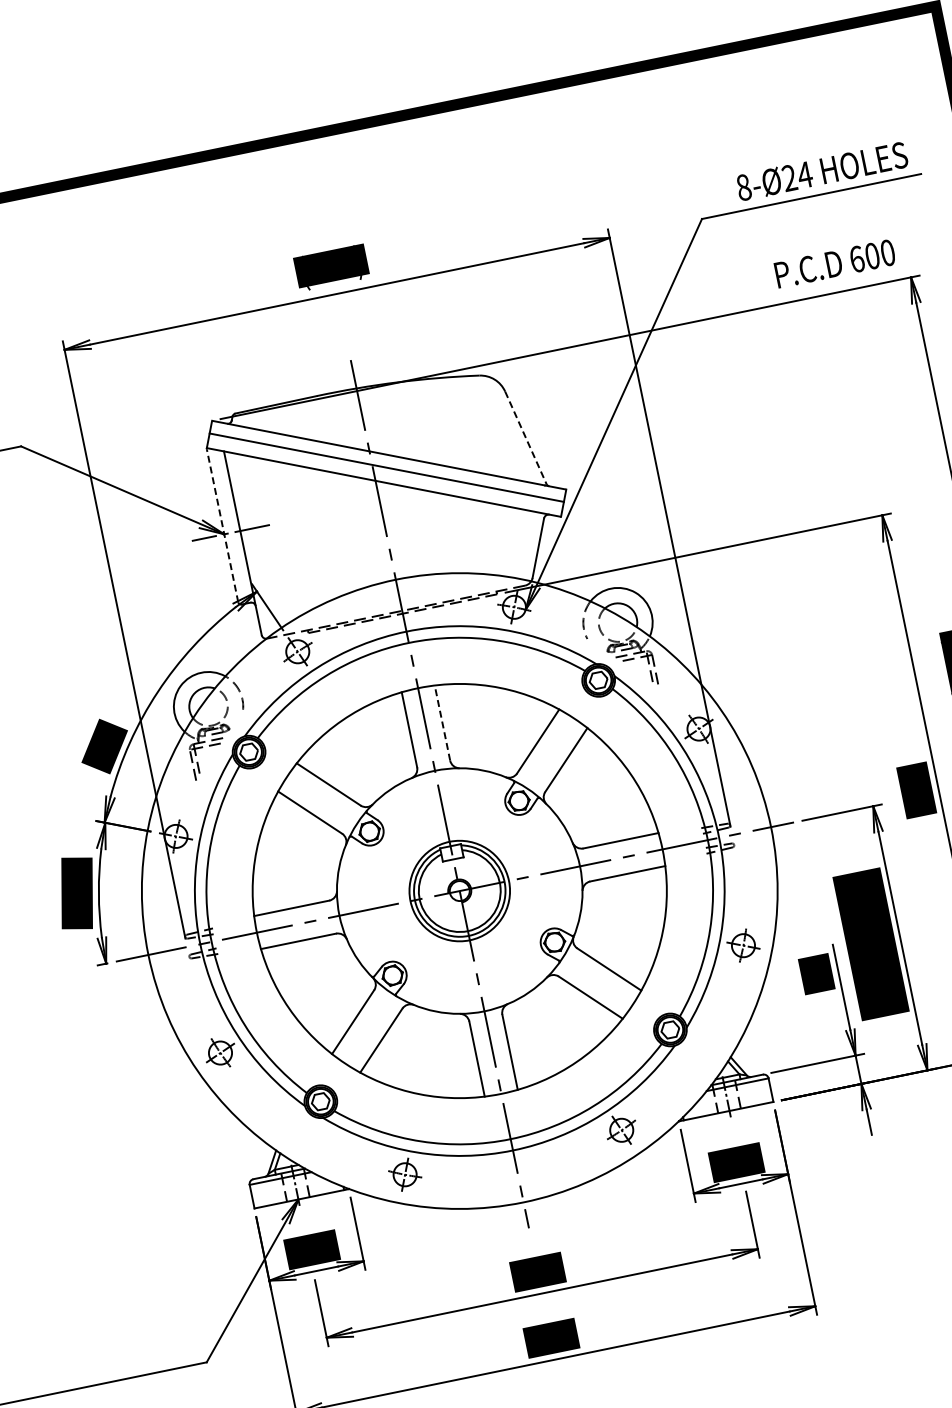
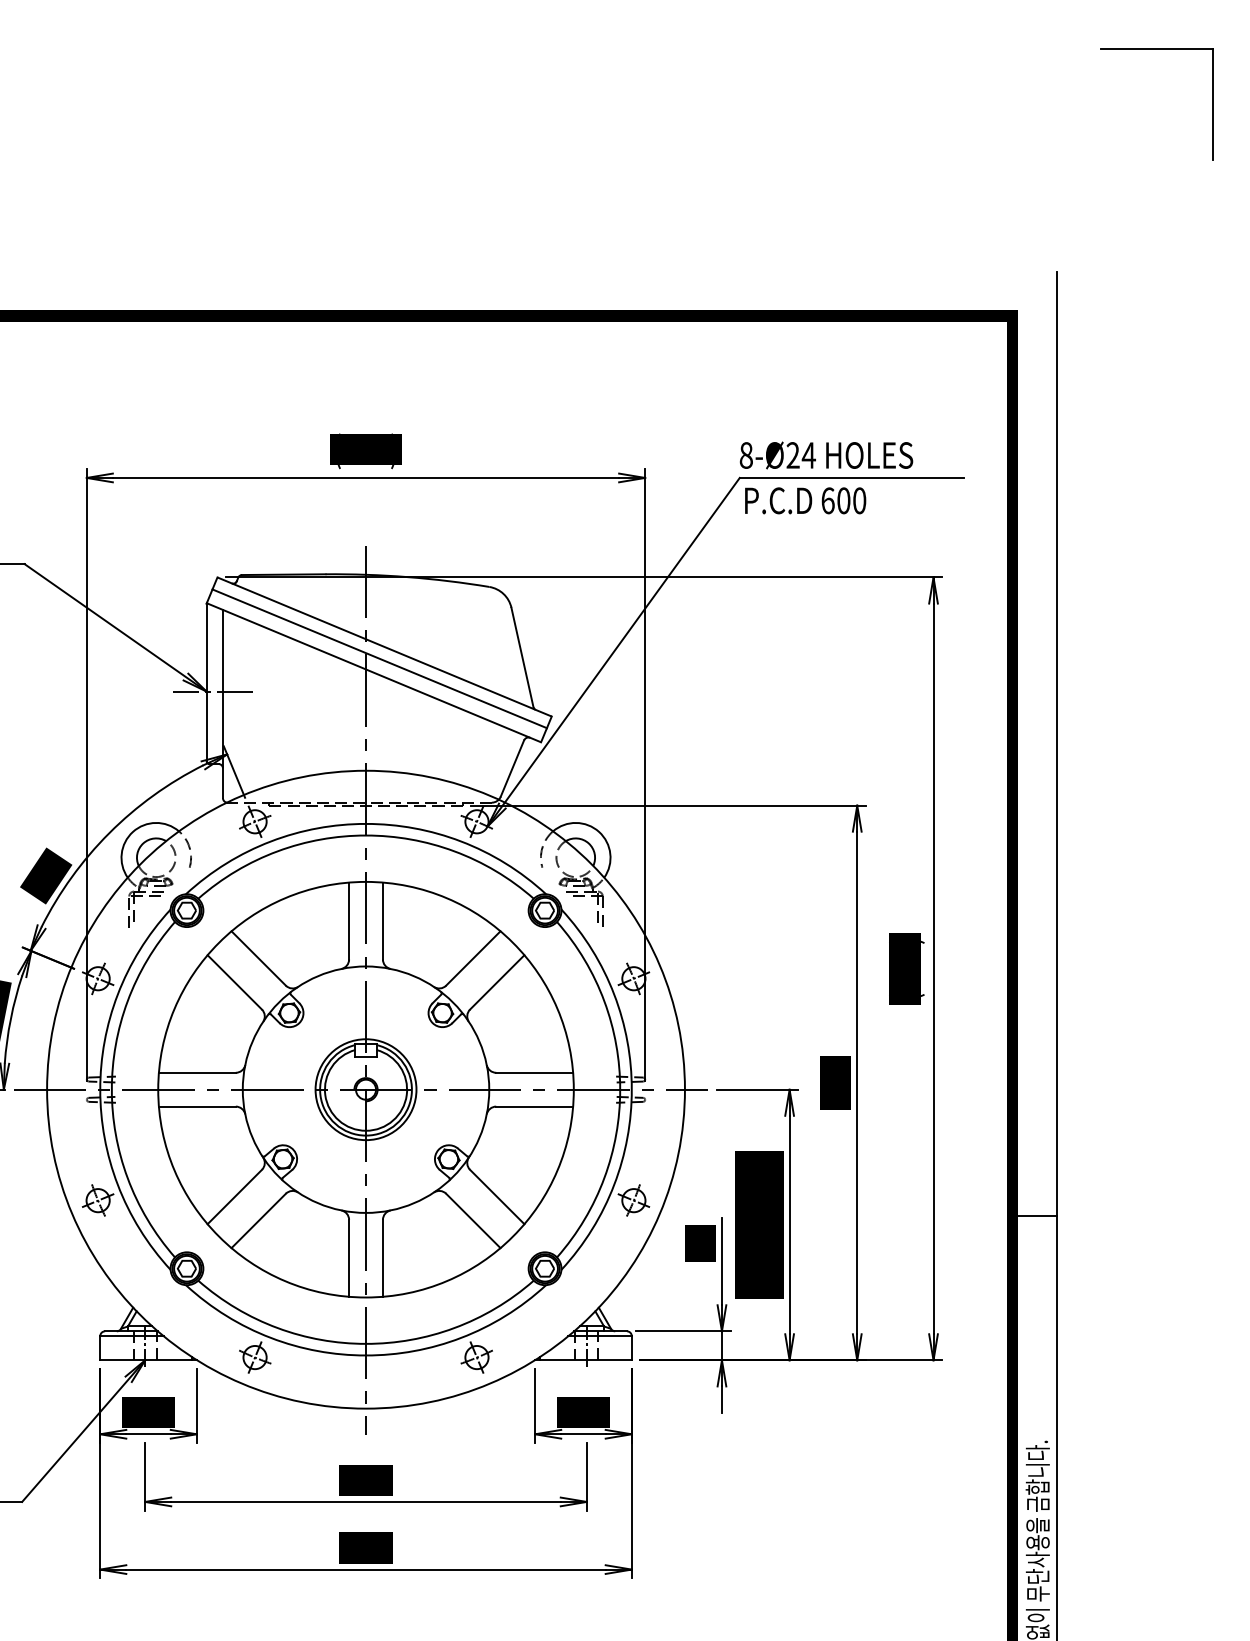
text: (822, 171) -> (826, 455), moved
text: (834, 263) -> (805, 500), moved
line: (525, 437) -> (522, 657), dashed -> solid
line: (222, 525) -> (206, 682), dashed -> solid
line: (441, 722) -> (382, 920), dashed -> solid

